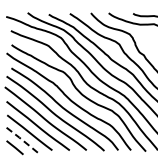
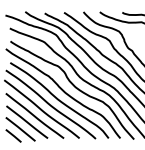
line: (22, 140) -> (20, 129), dashed -> solid

